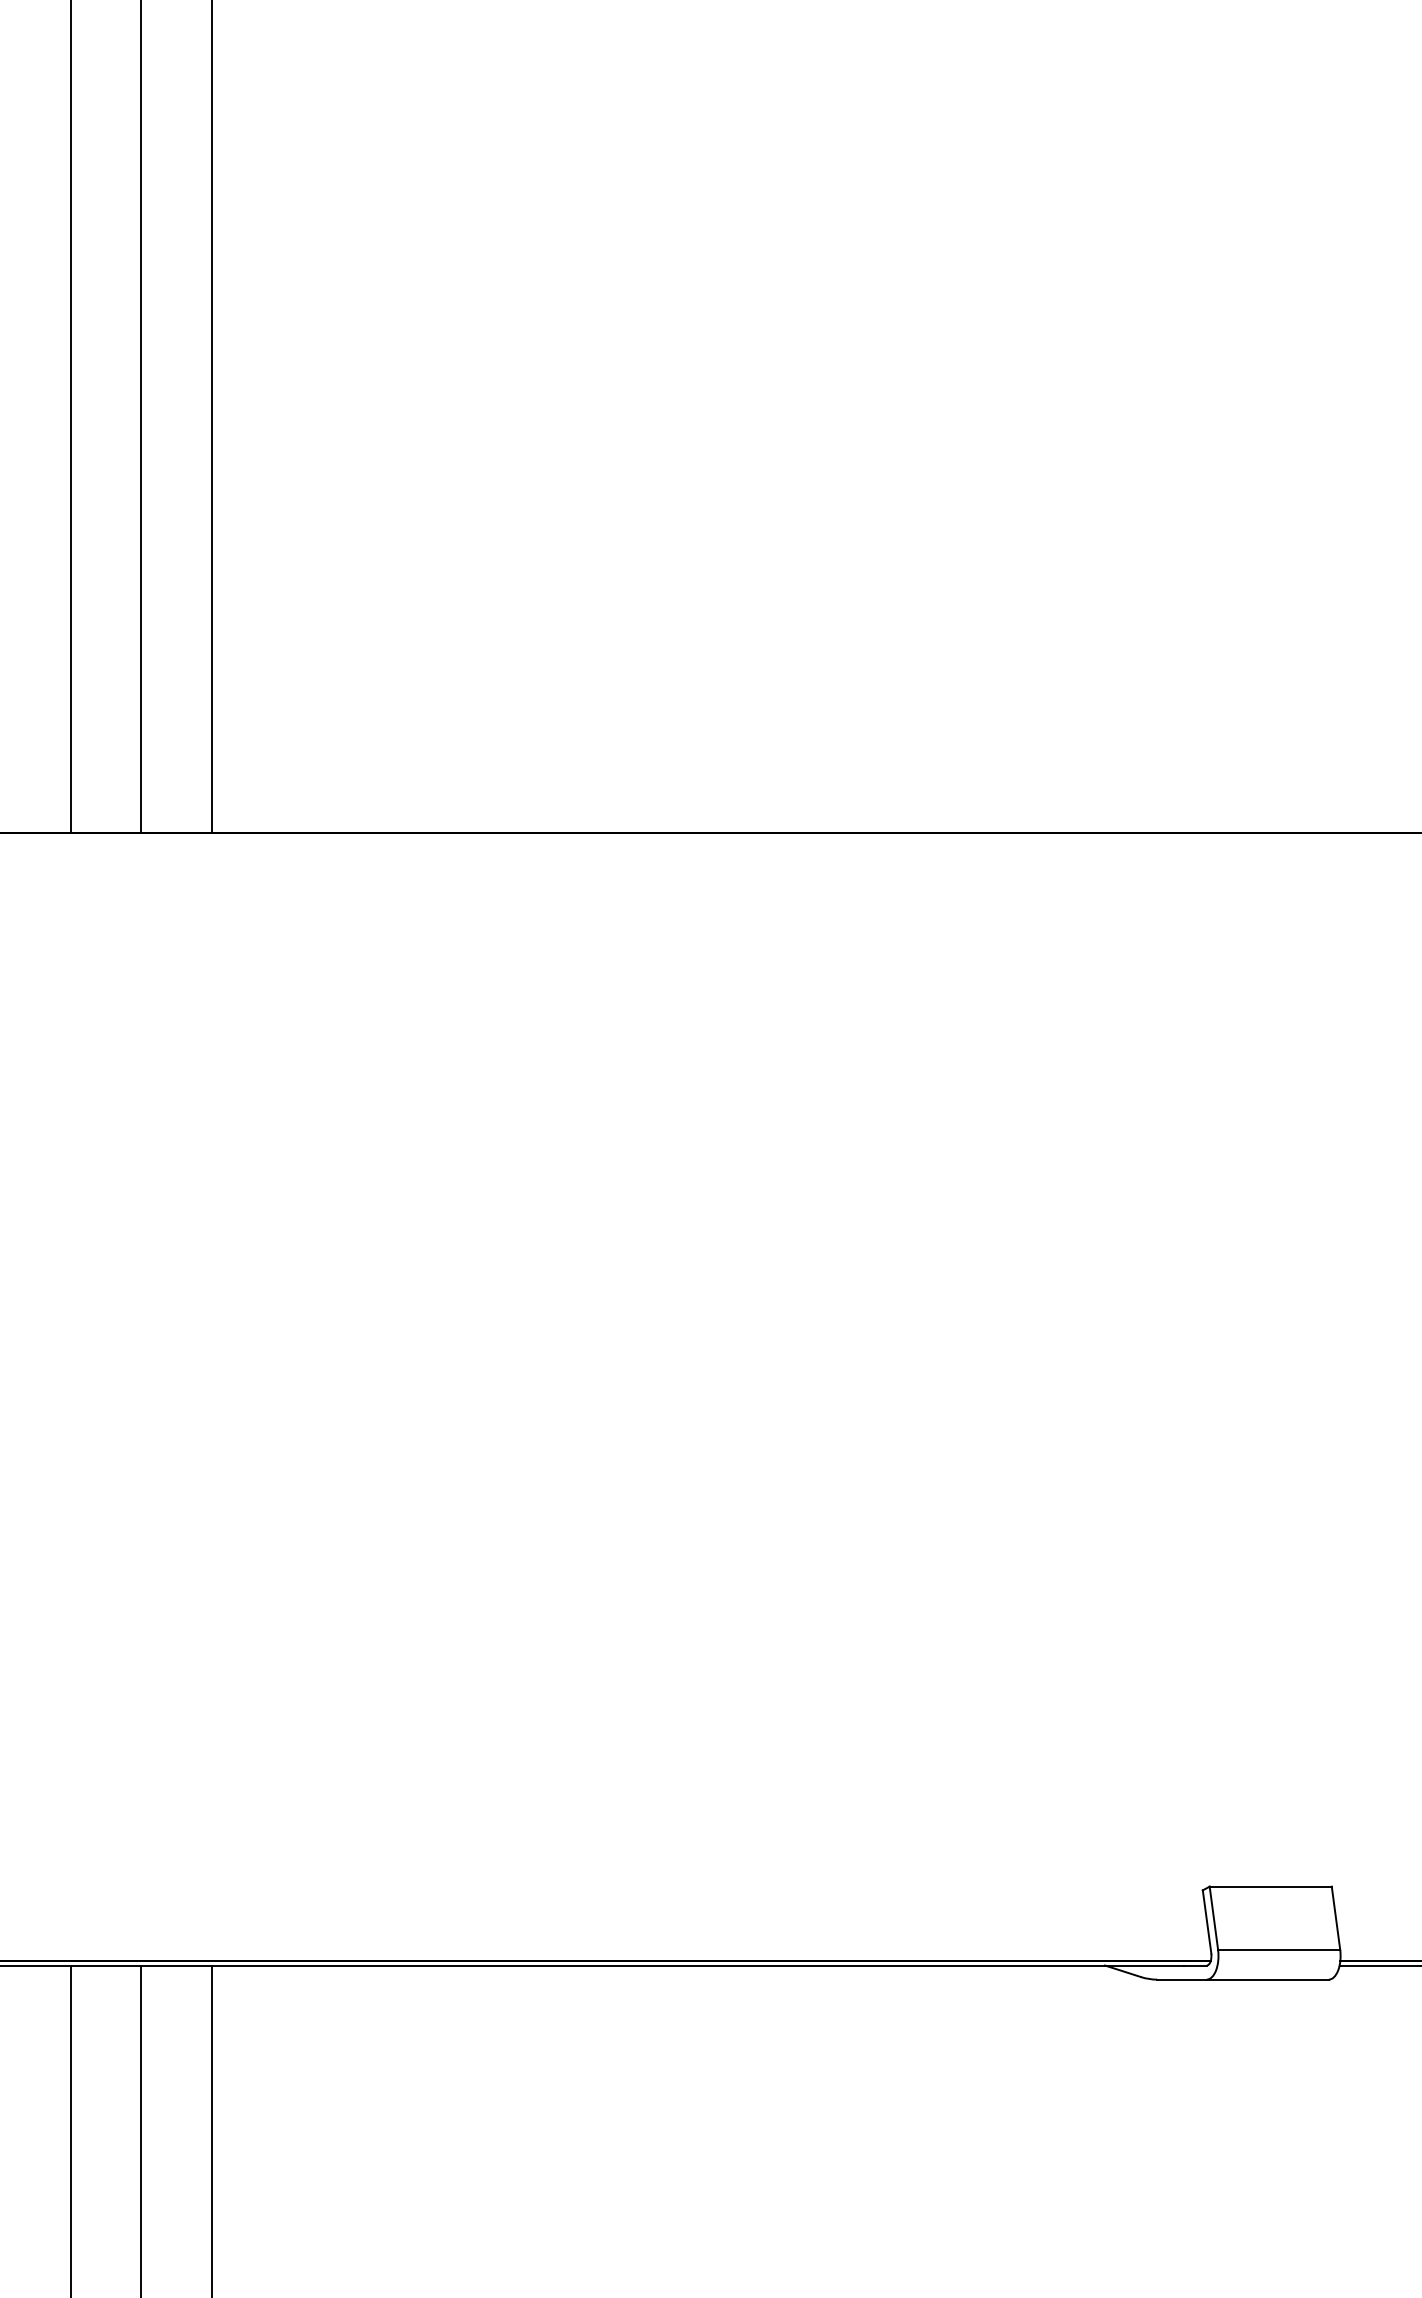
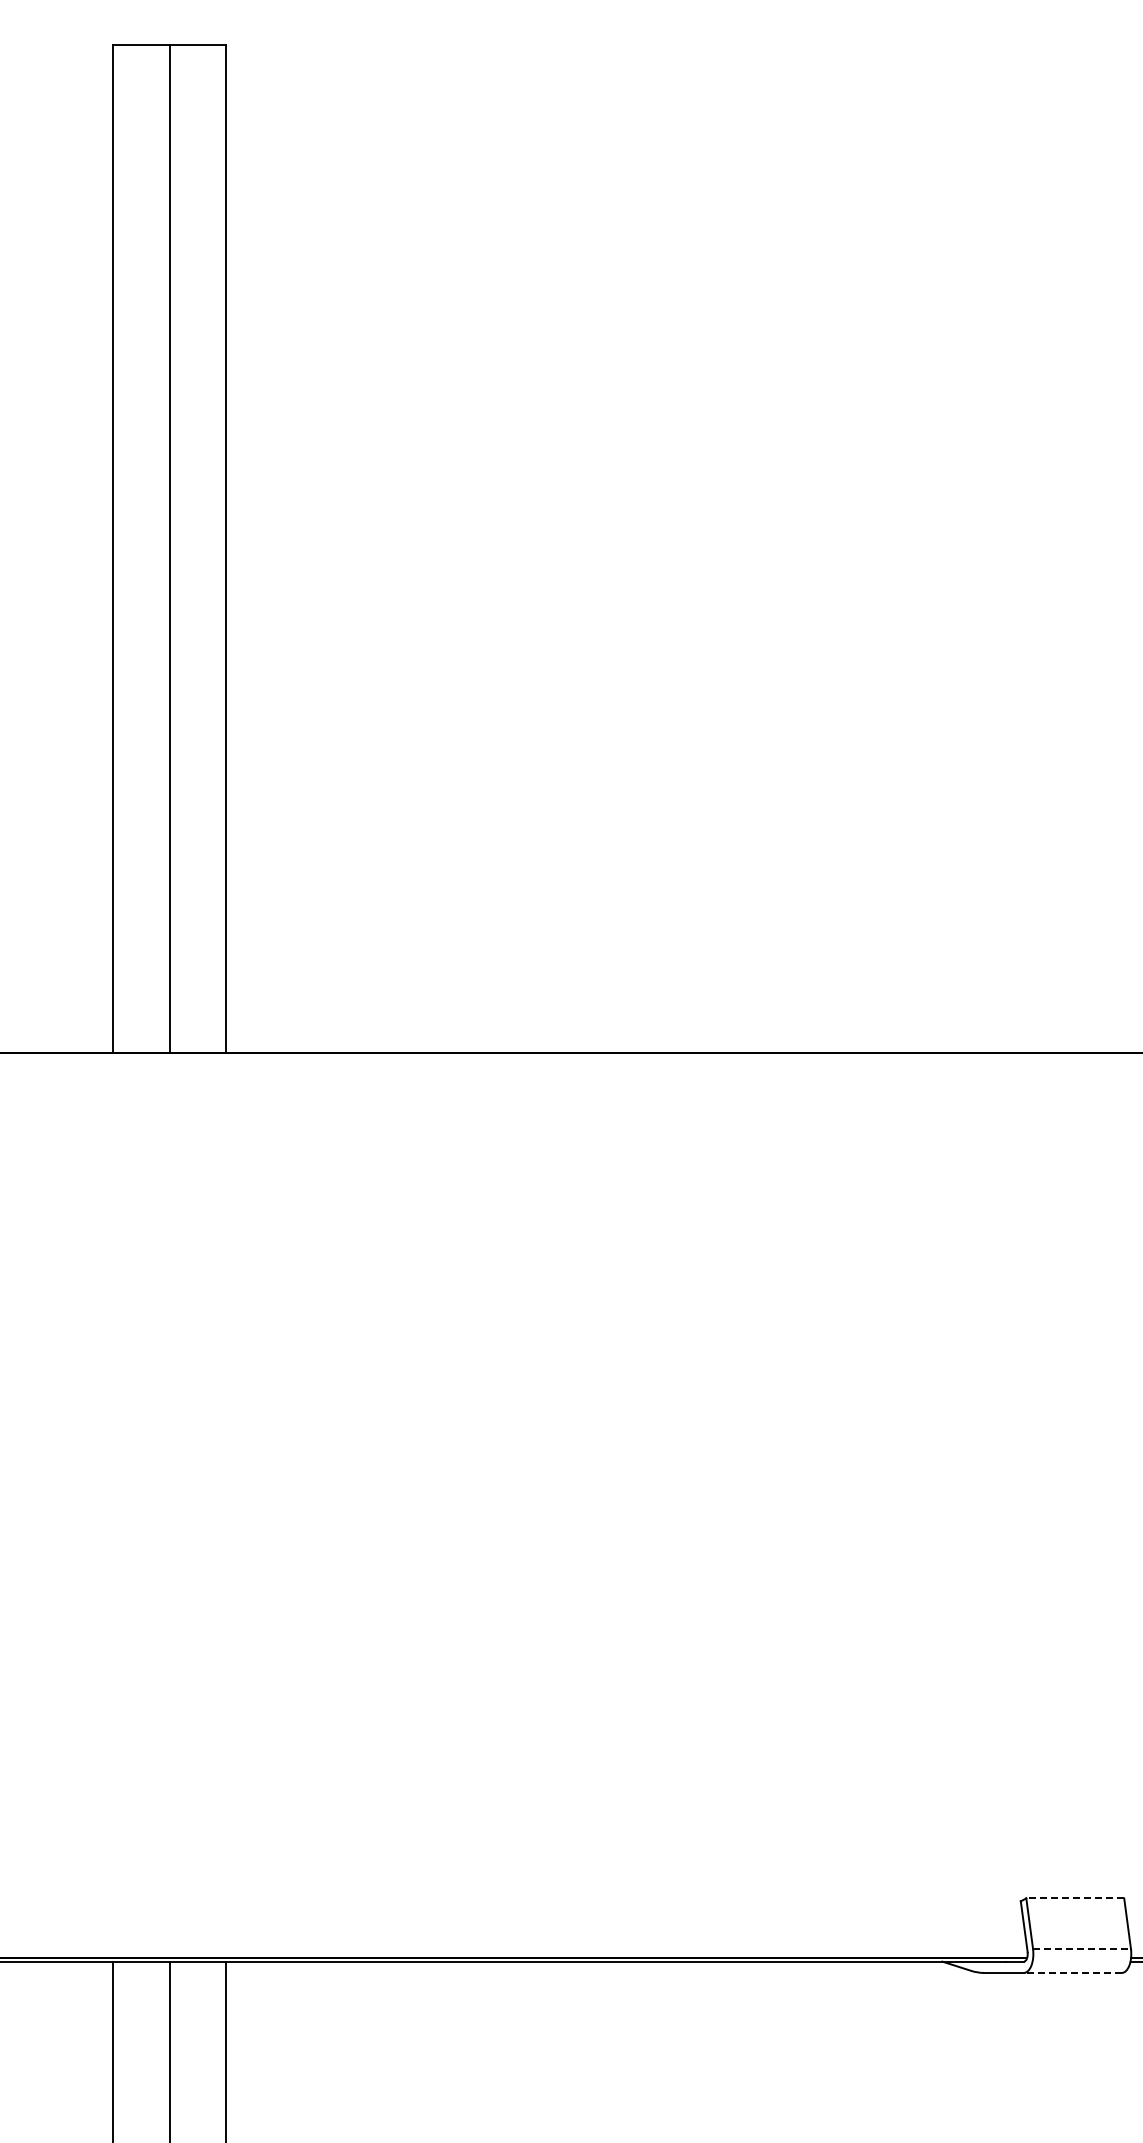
line: (1271, 1886) -> (1075, 1898), solid -> dashed
line: (1279, 1950) -> (1082, 1949), solid -> dashed
line: (1267, 1979) -> (1072, 1972), solid -> dashed

